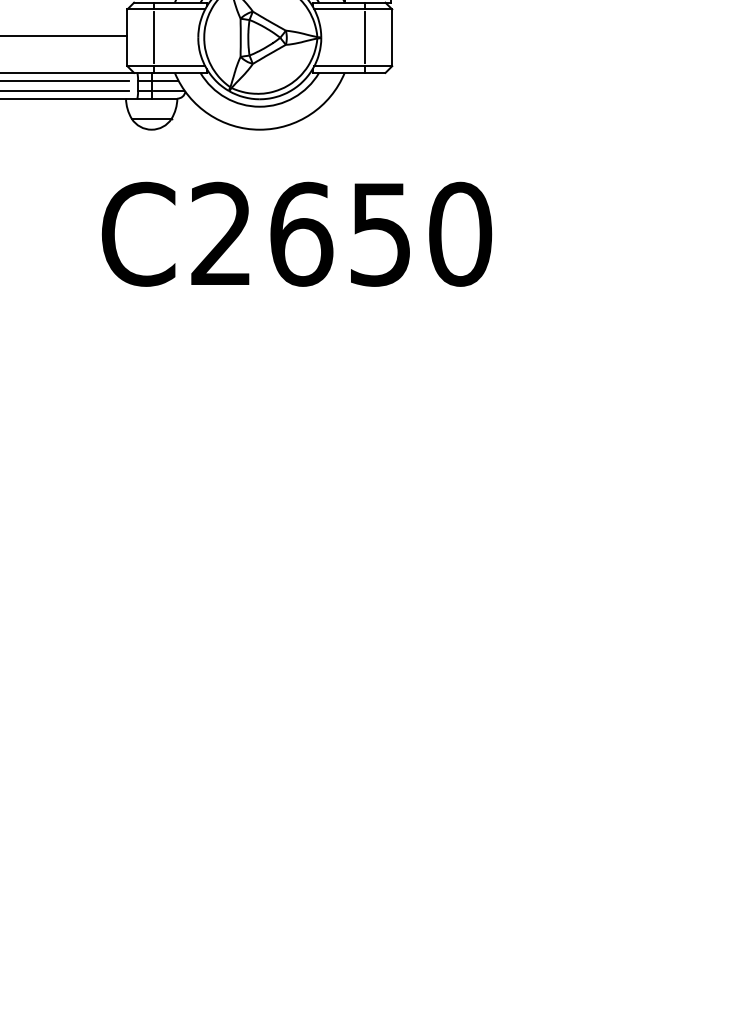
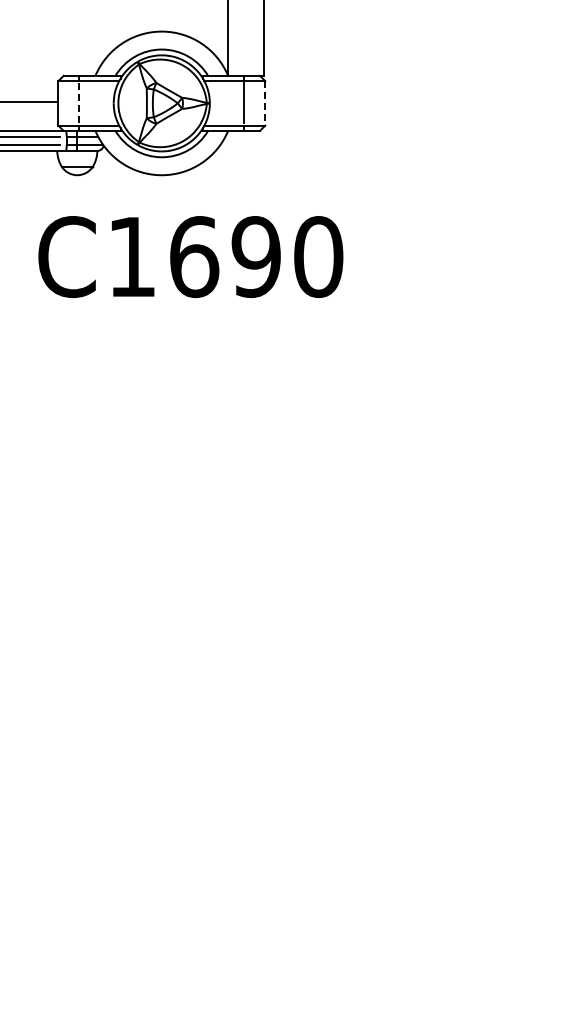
line: (154, 37) -> (79, 103), solid -> dashed
line: (392, 37) -> (265, 103), solid -> dashed
text: (301, 233) -> (194, 256), C2650 -> C1690

